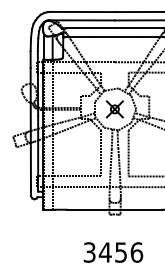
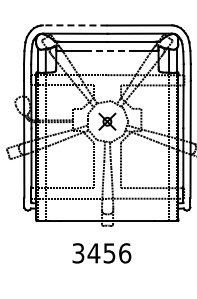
line: (81, 12) -> (74, 25), solid -> dashed
line: (115, 37) -> (107, 50), solid -> dashed
text: (112, 252) -> (101, 253), moved

